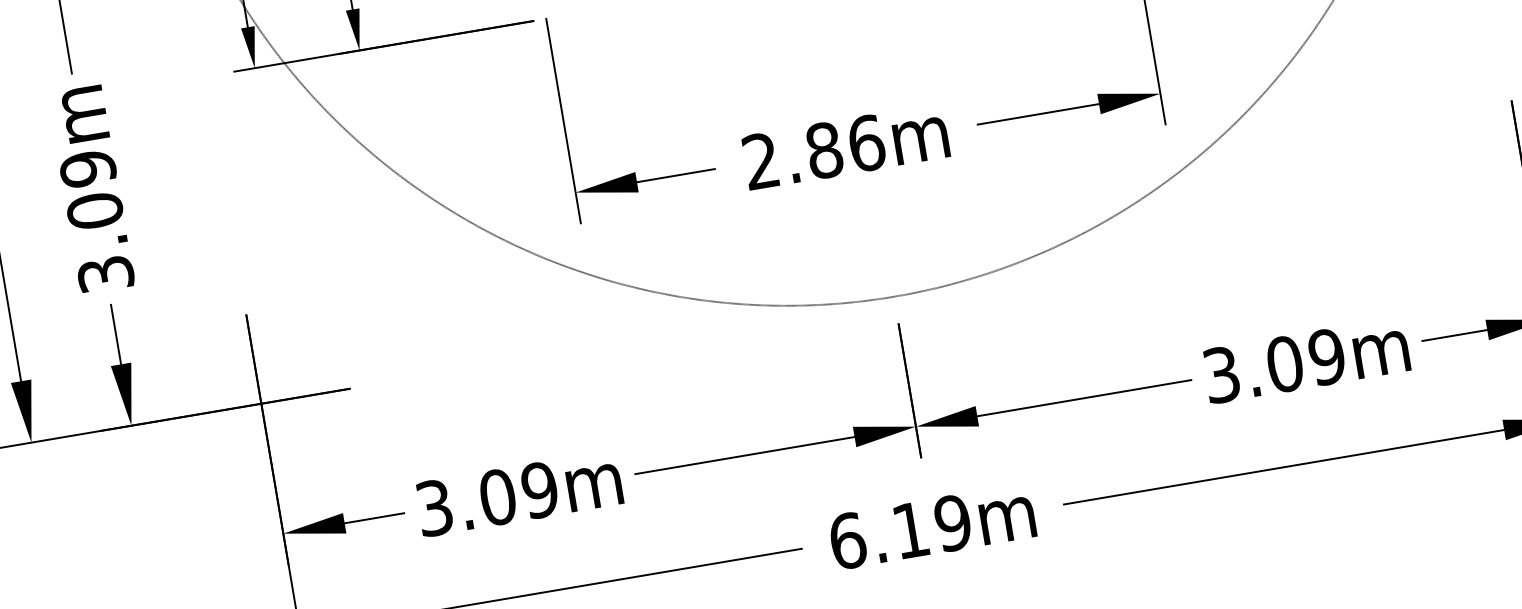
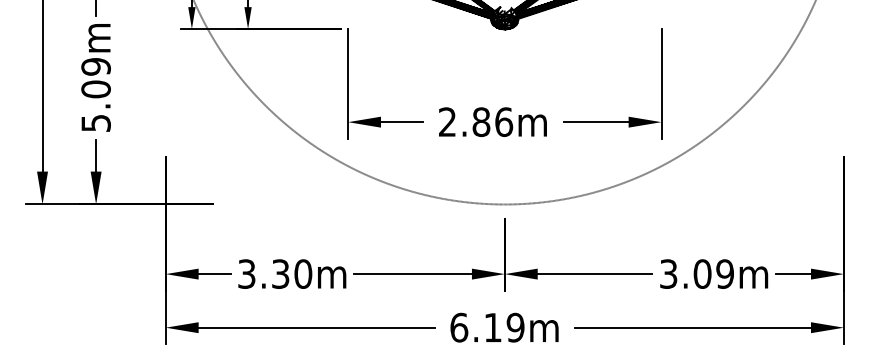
text: (104, 272) -> (95, 122), 3.09m -> 5.09m
text: (517, 492) -> (291, 273), 3.09m -> 3.30m

